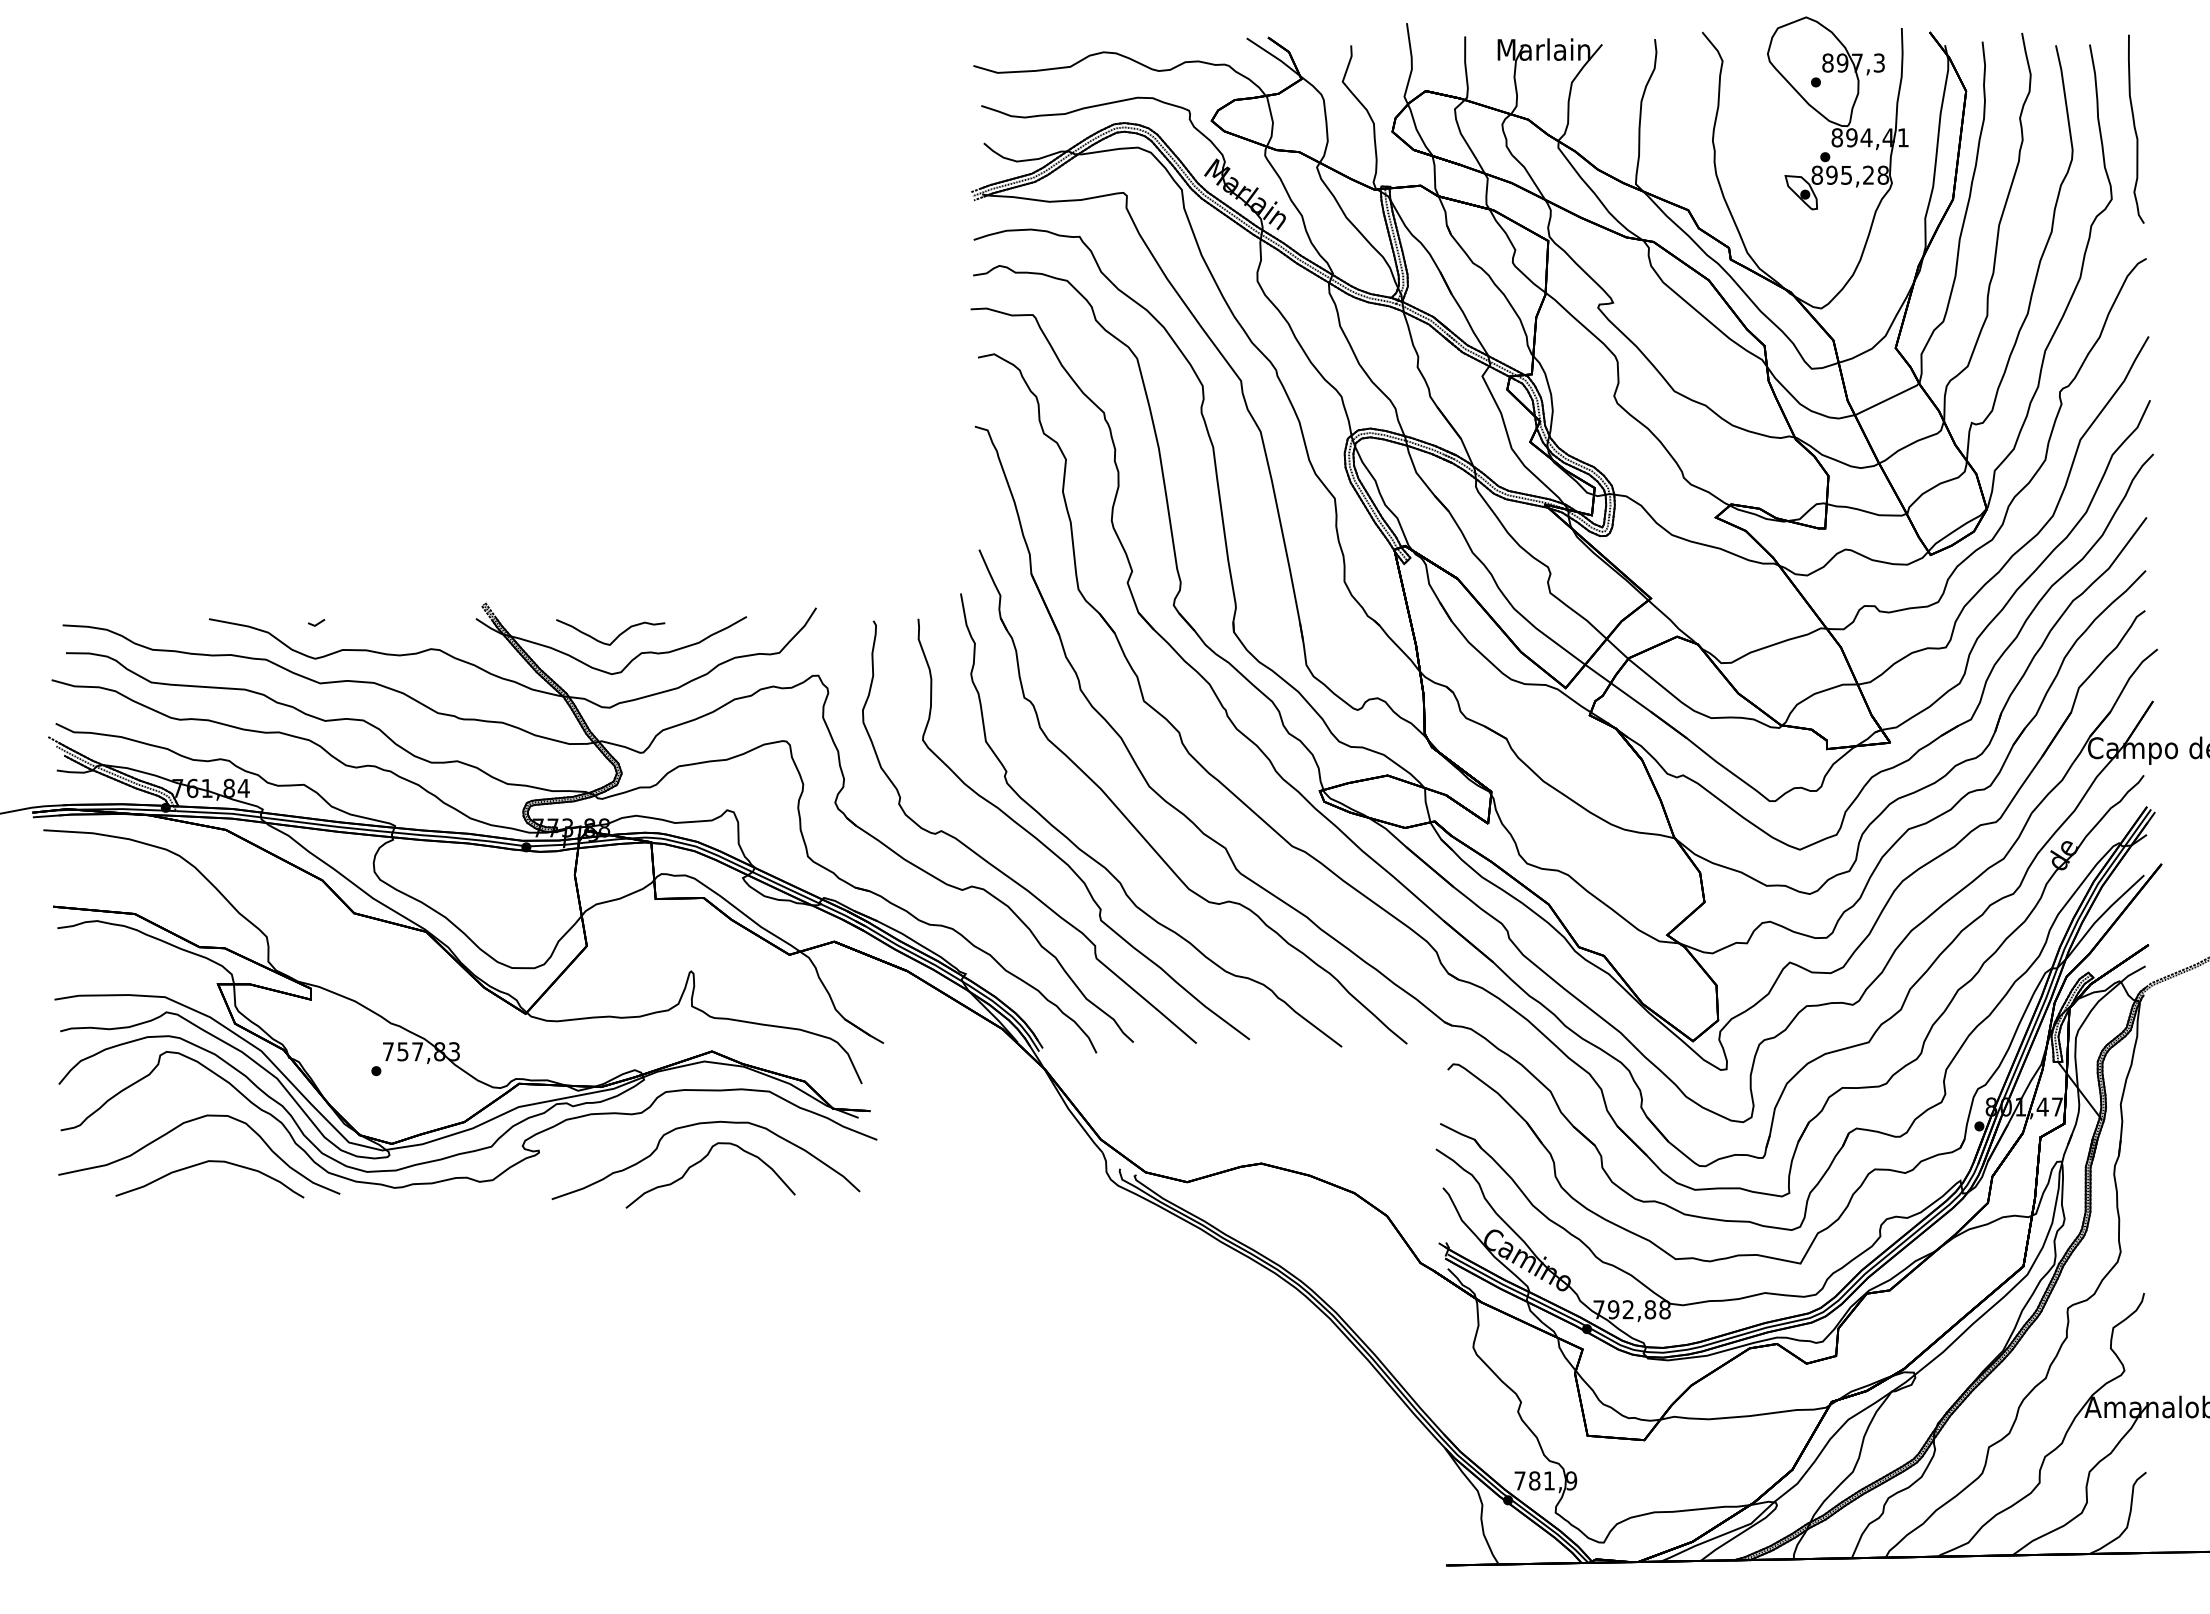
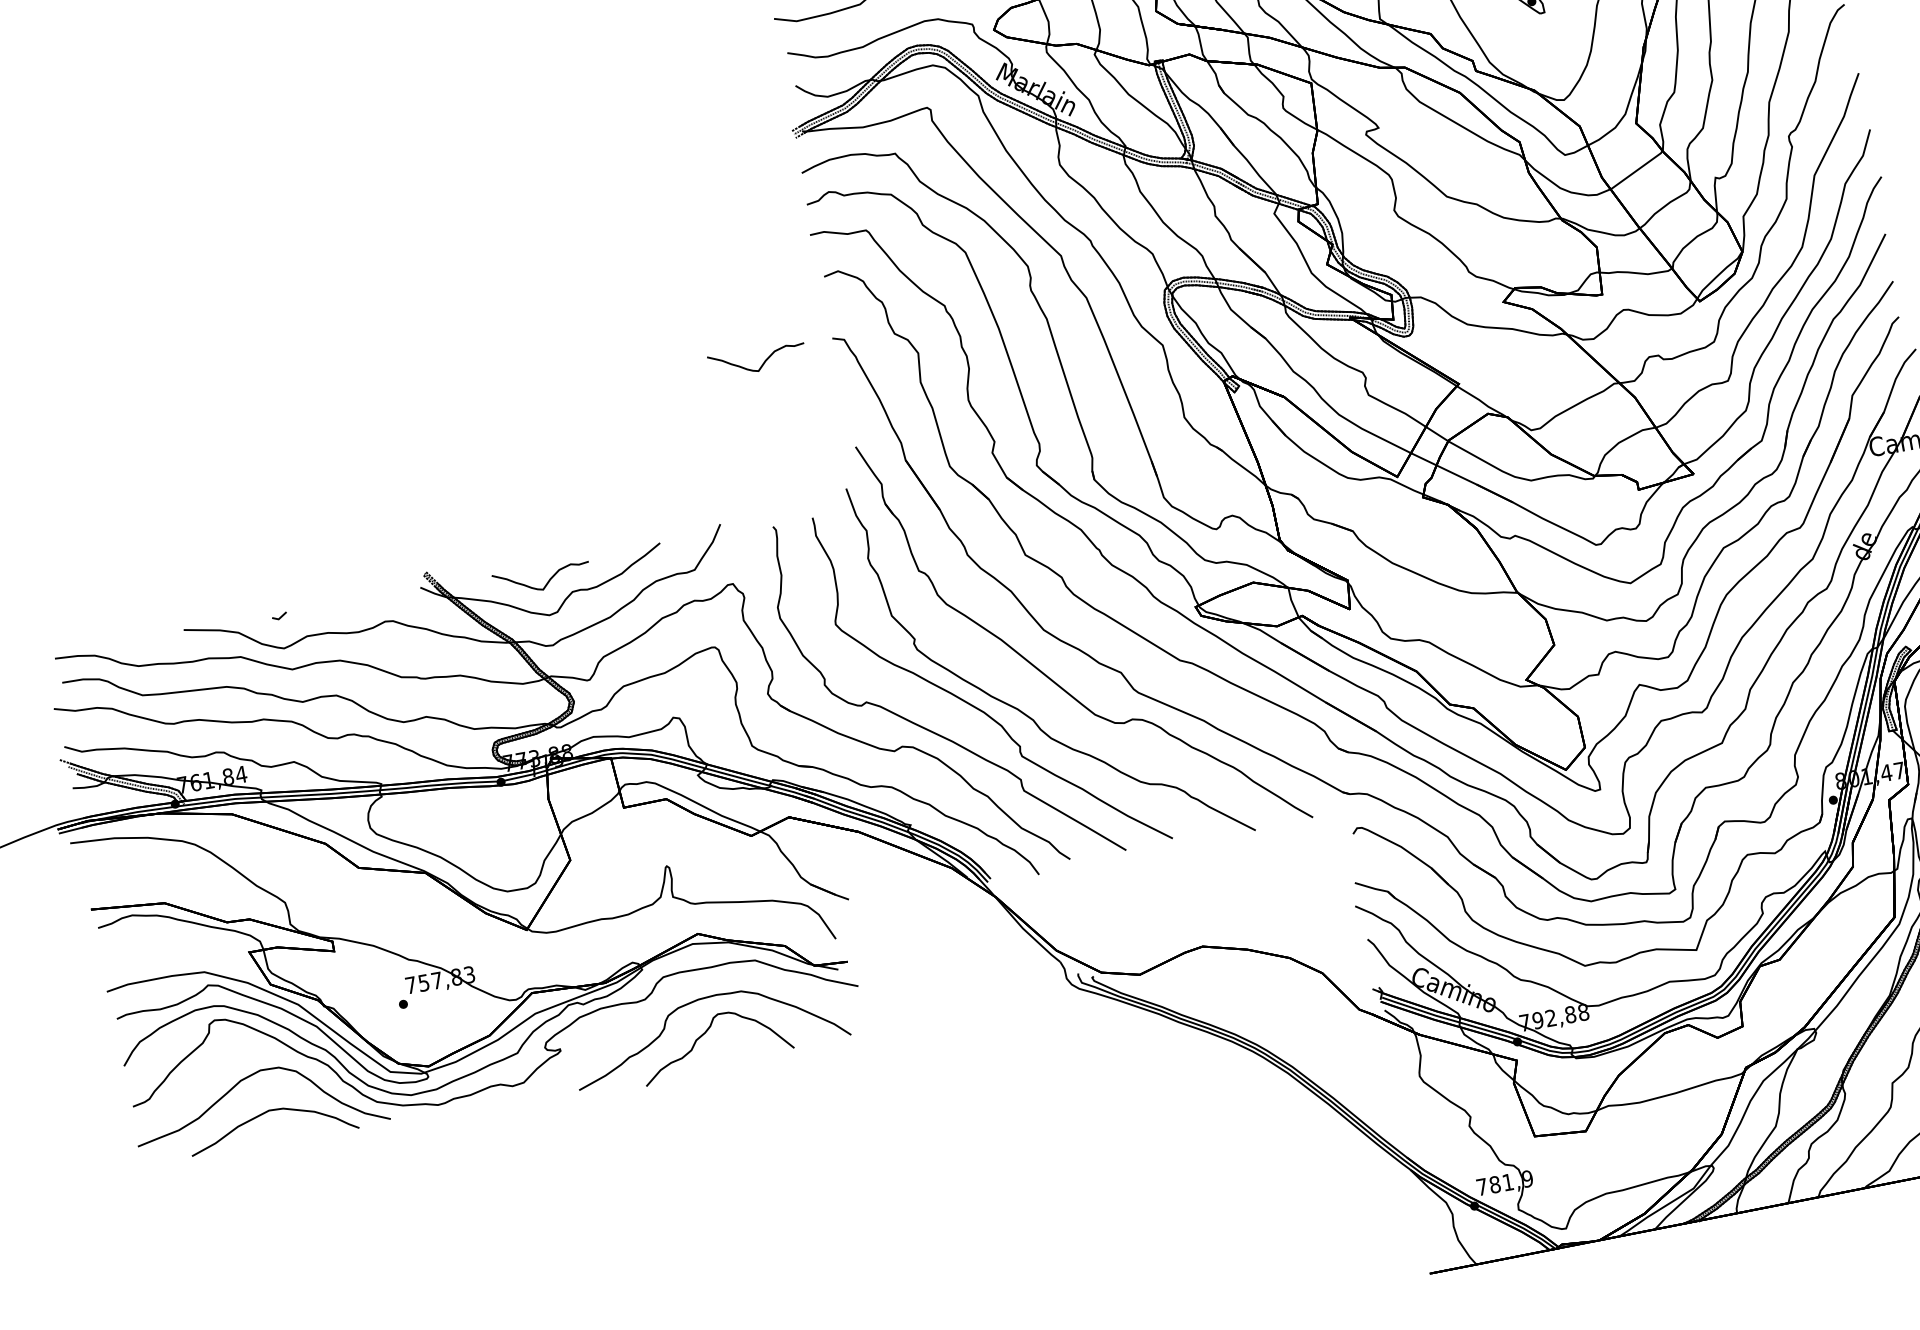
part: (893, 440) -> (762, 363), added

